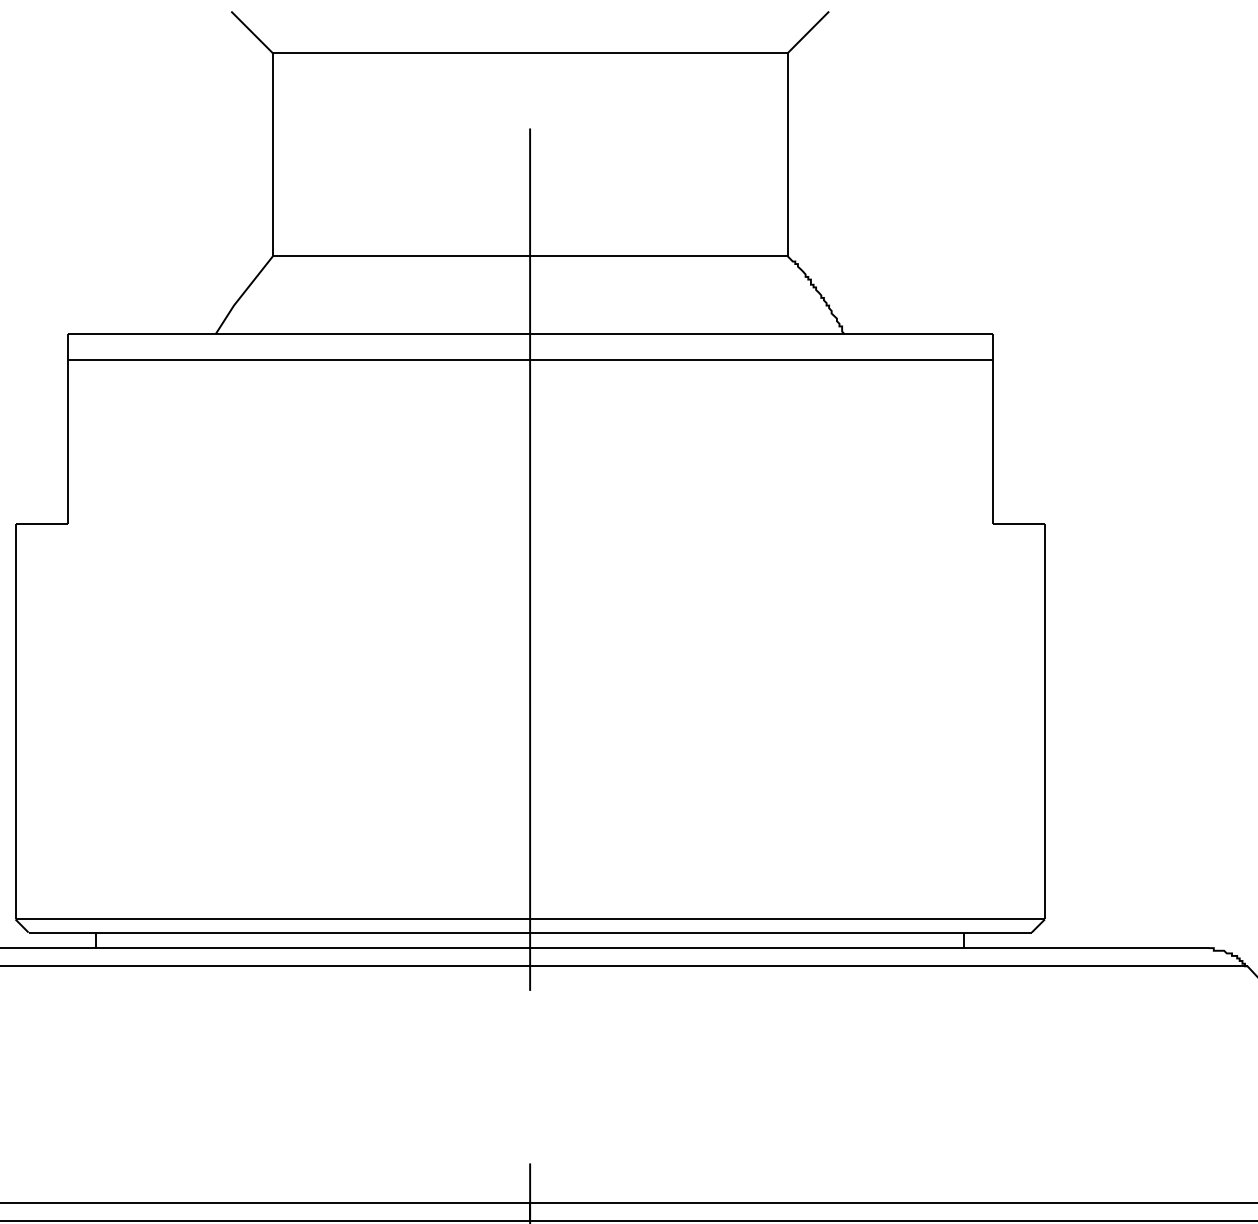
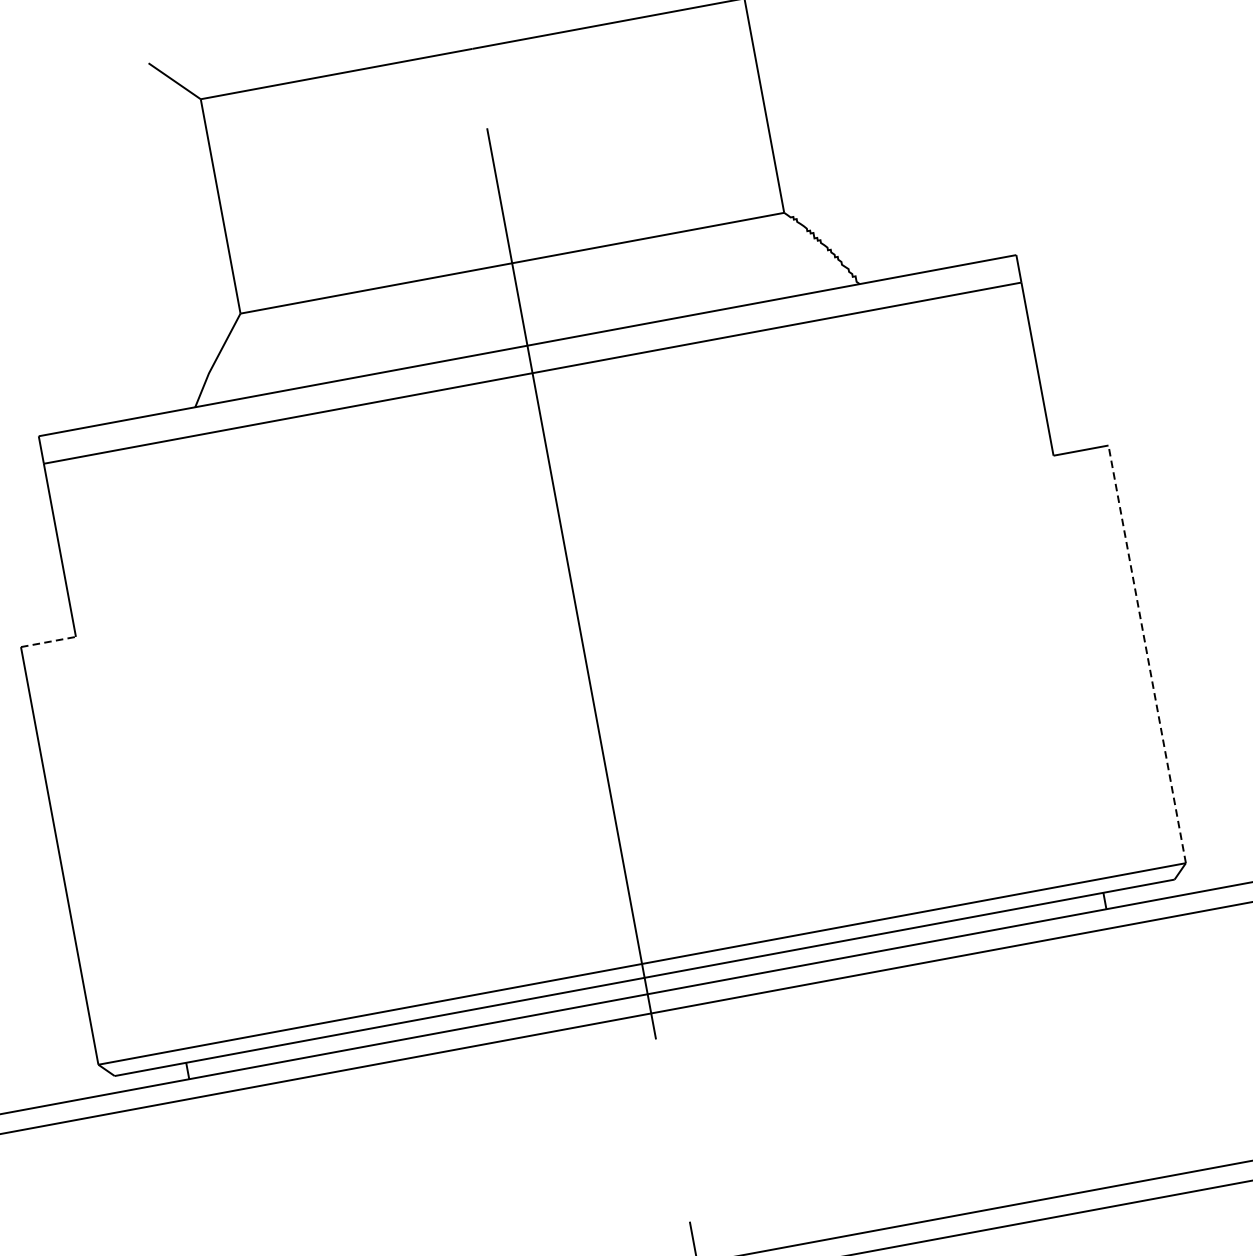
line: (42, 524) -> (49, 642), solid -> dashed
line: (1044, 721) -> (1146, 654), solid -> dashed

